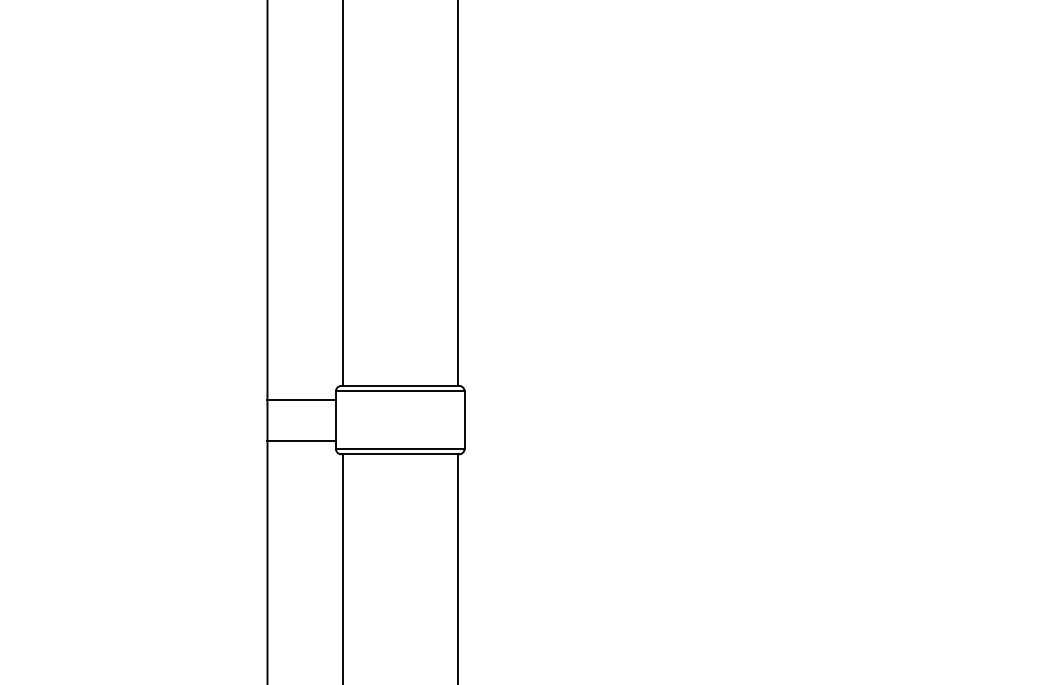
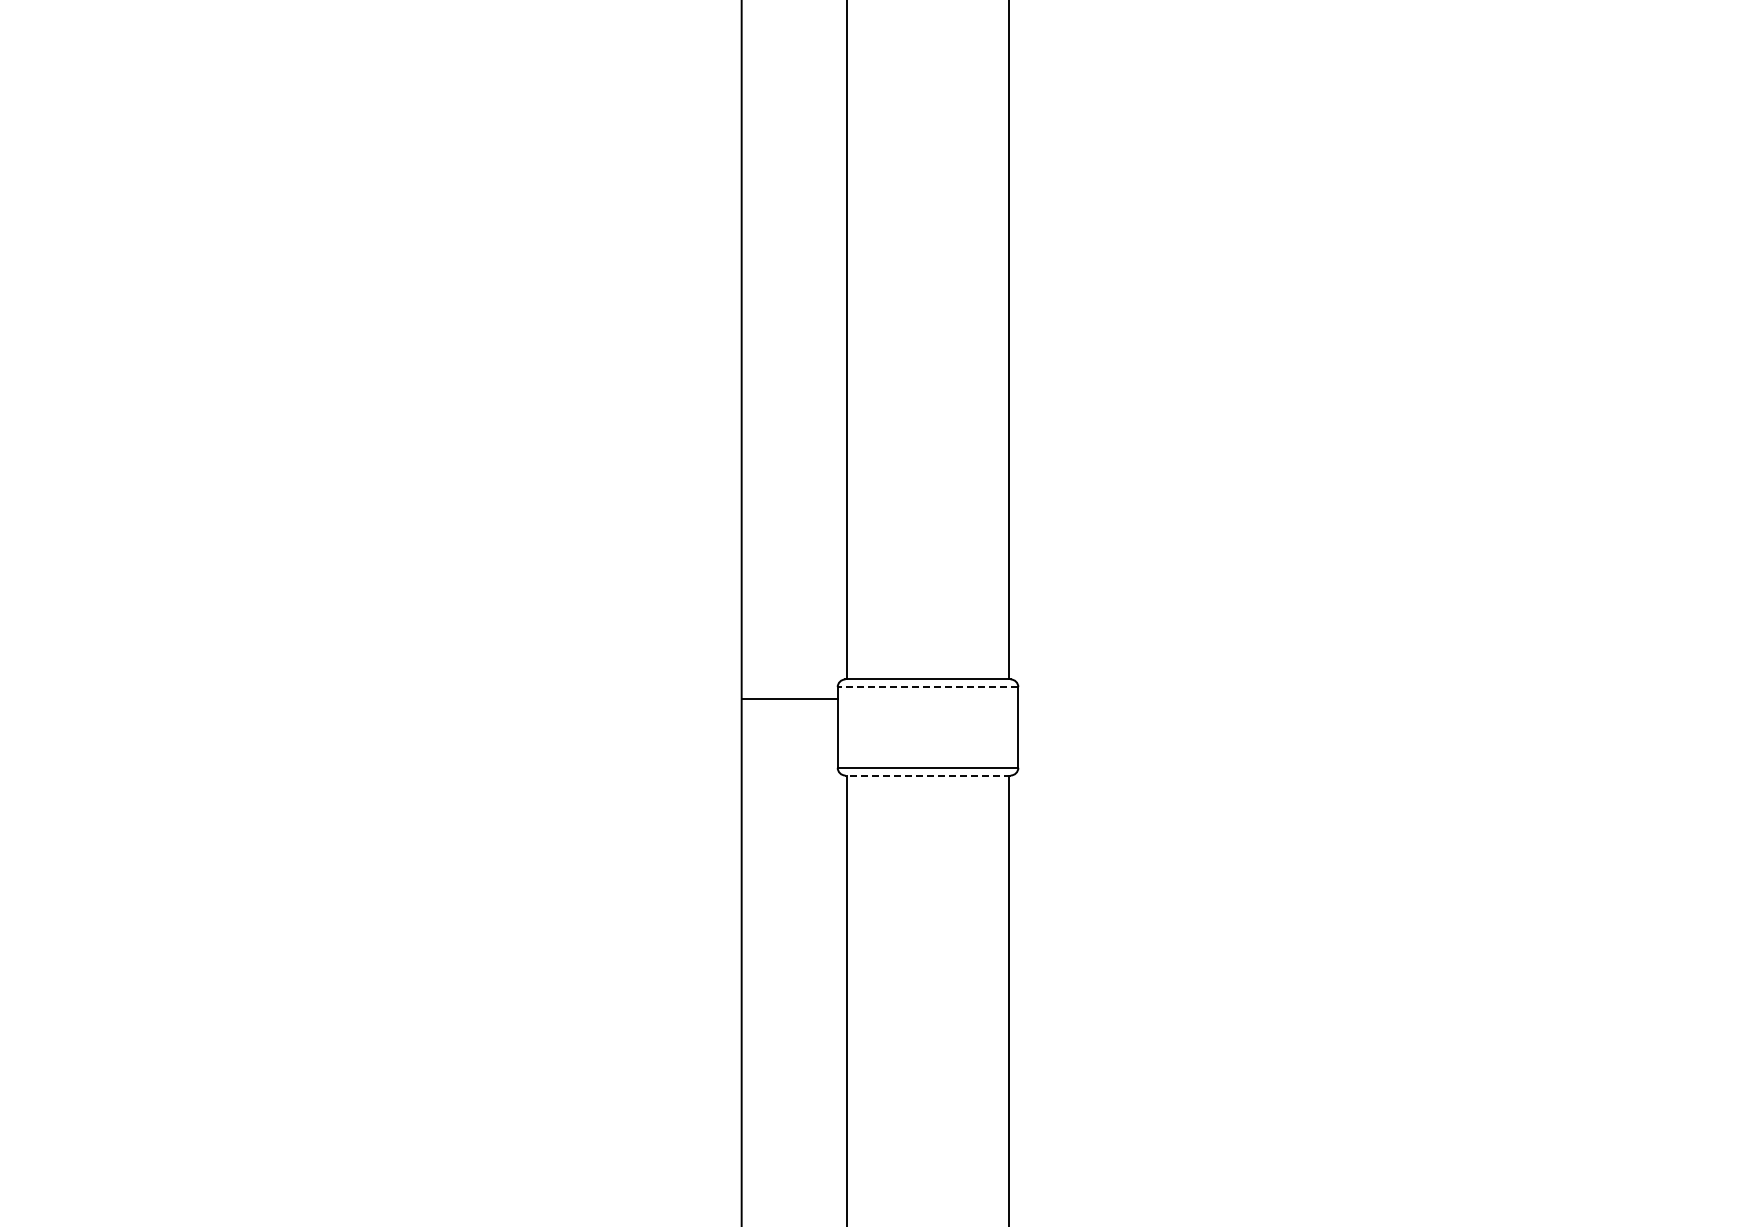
line: (399, 391) -> (927, 687), solid -> dashed
line: (301, 440) -> (789, 756), removed
line: (400, 454) -> (928, 775), solid -> dashed

